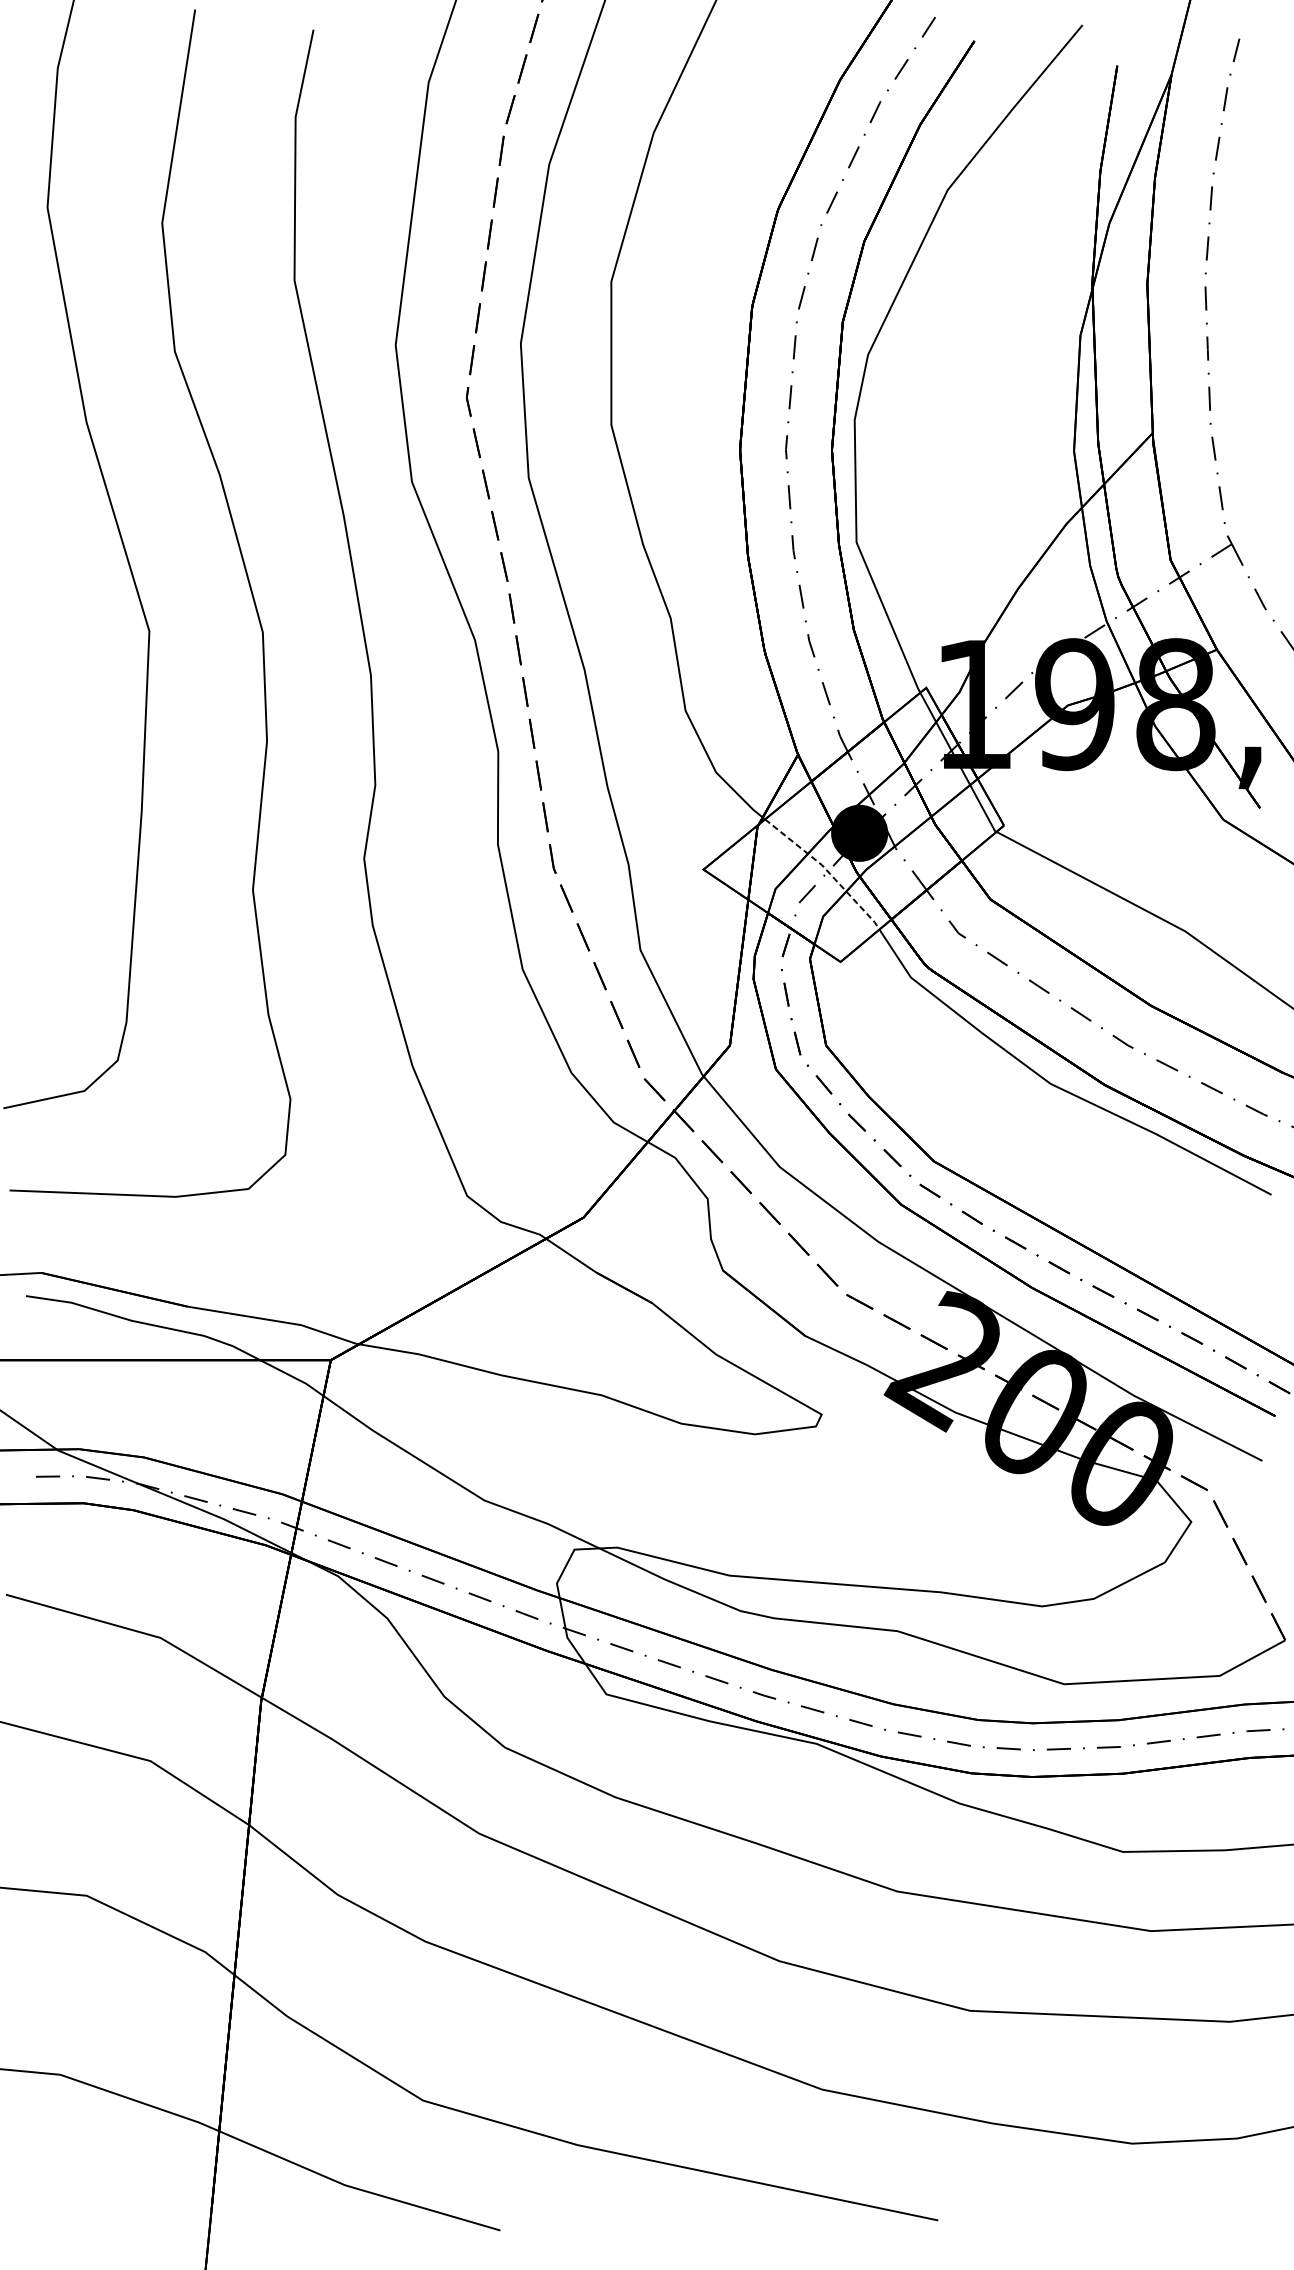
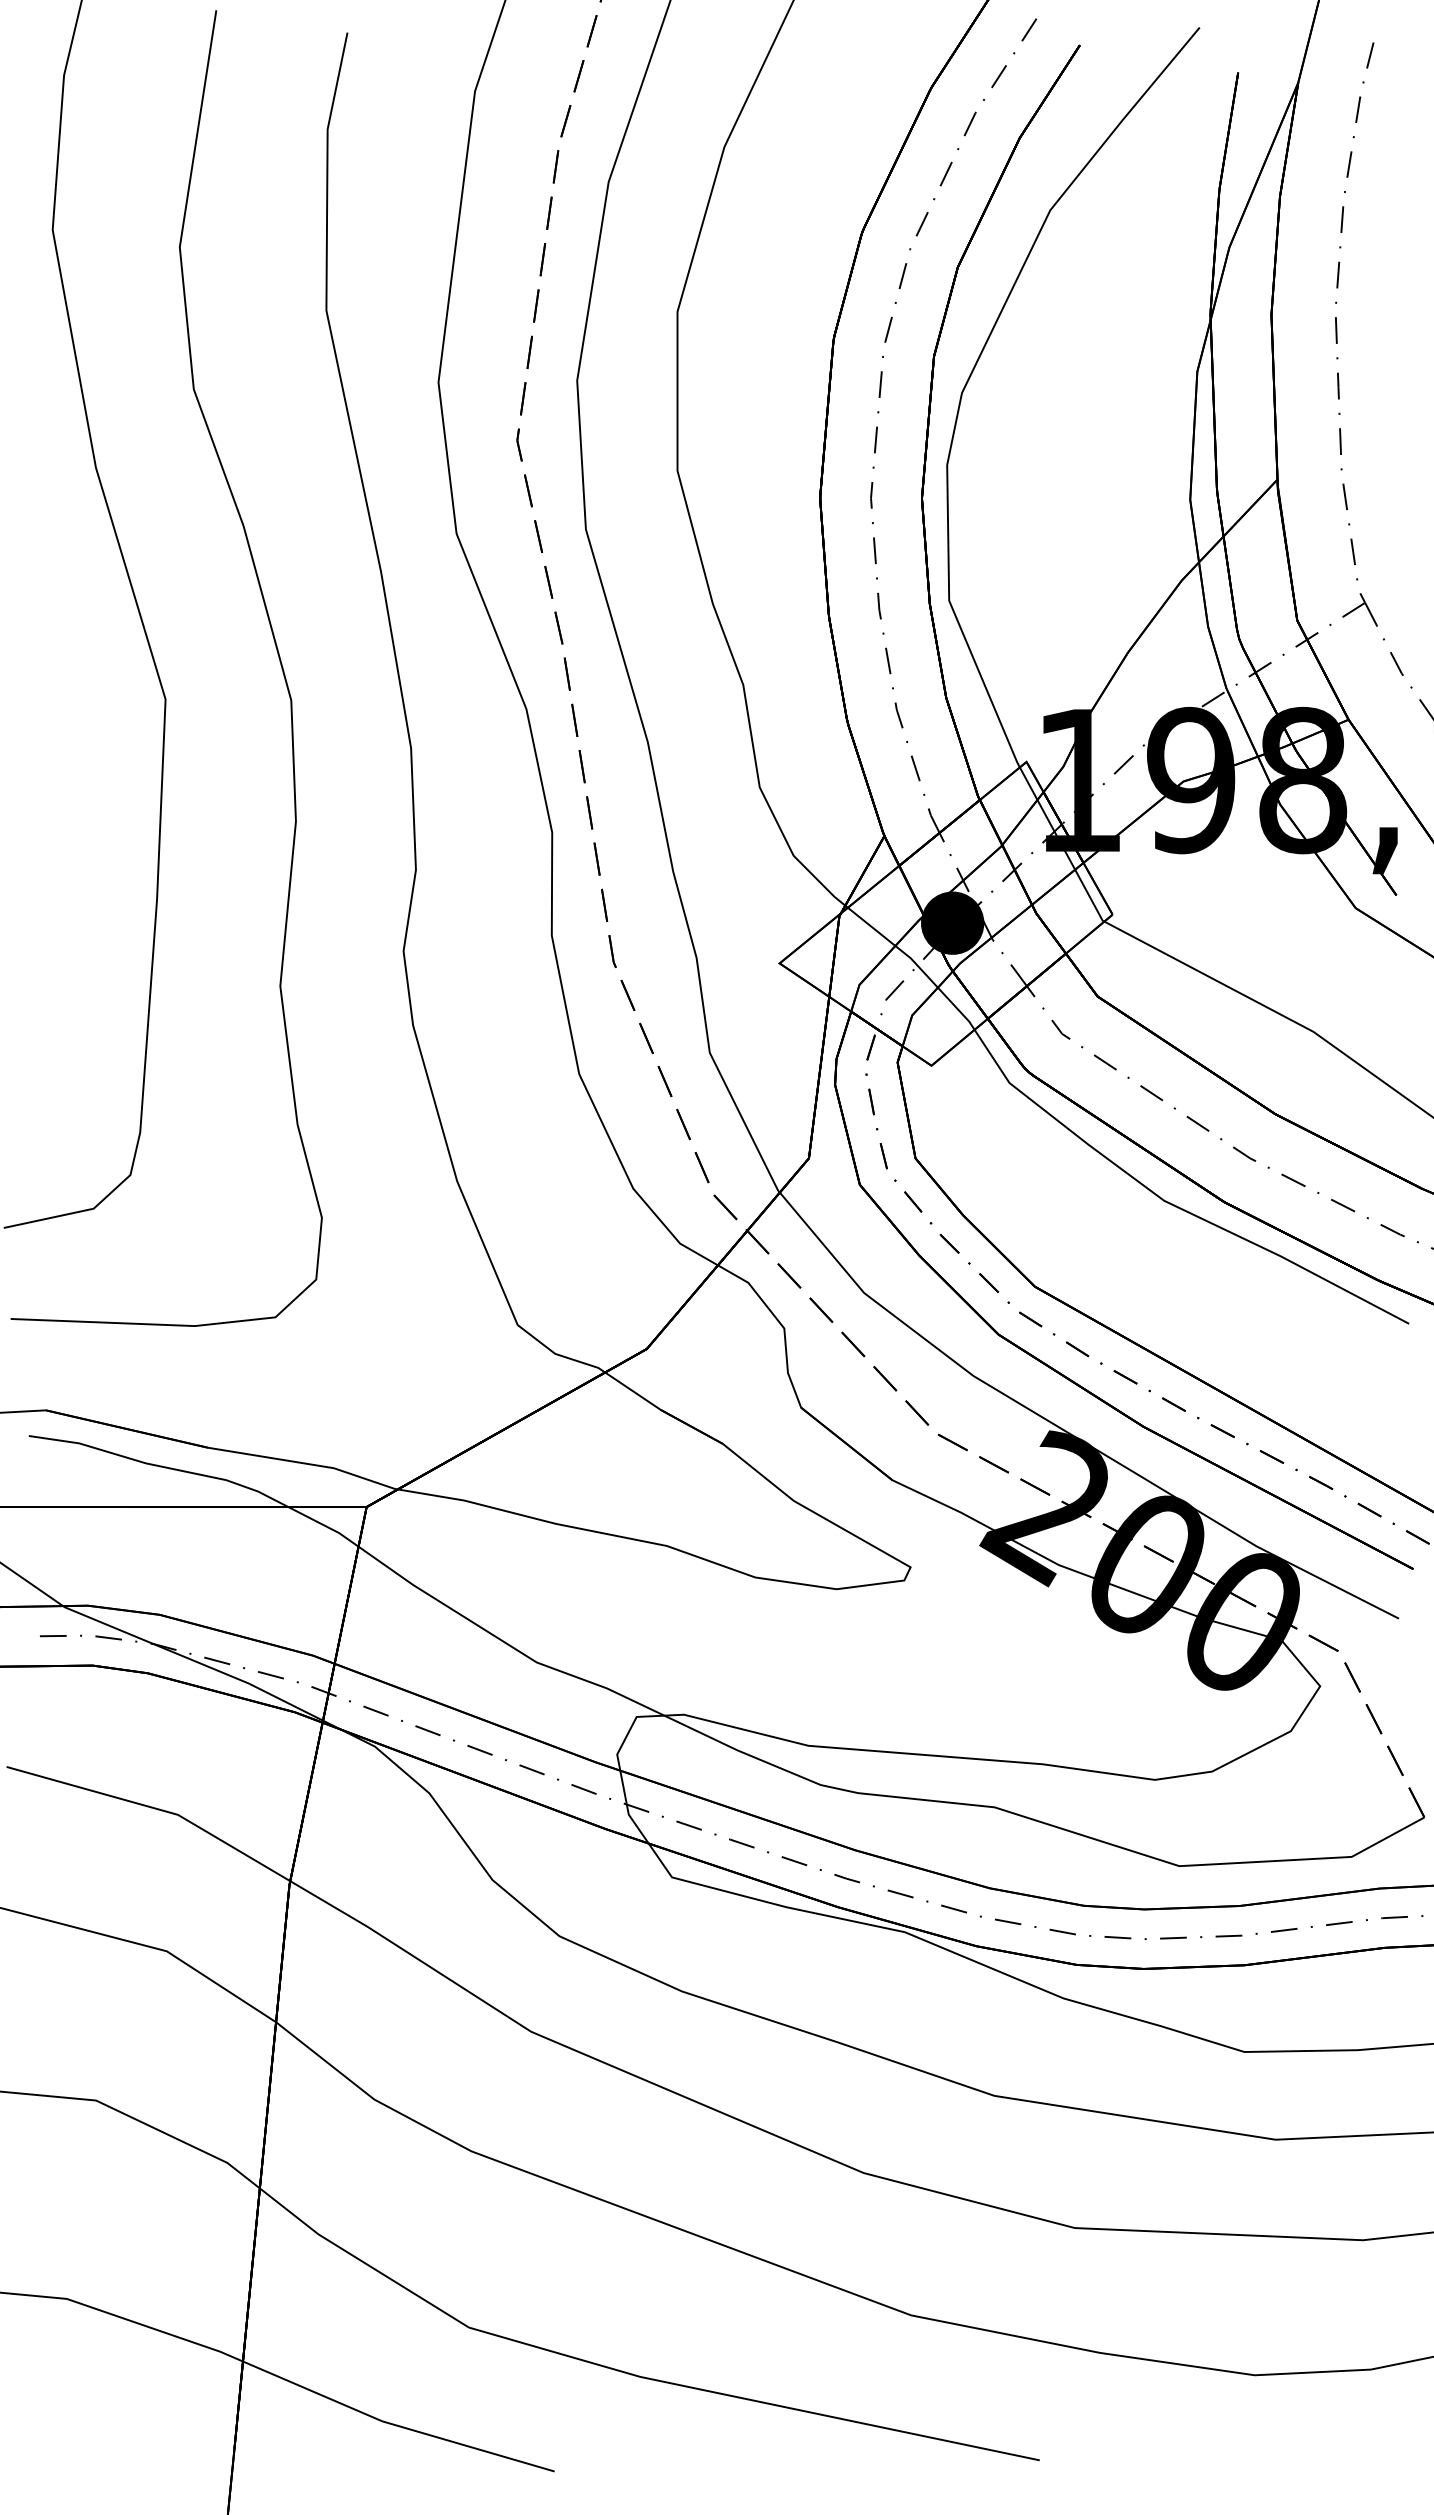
line: (827, 870) -> (916, 964), dashed -> solid

